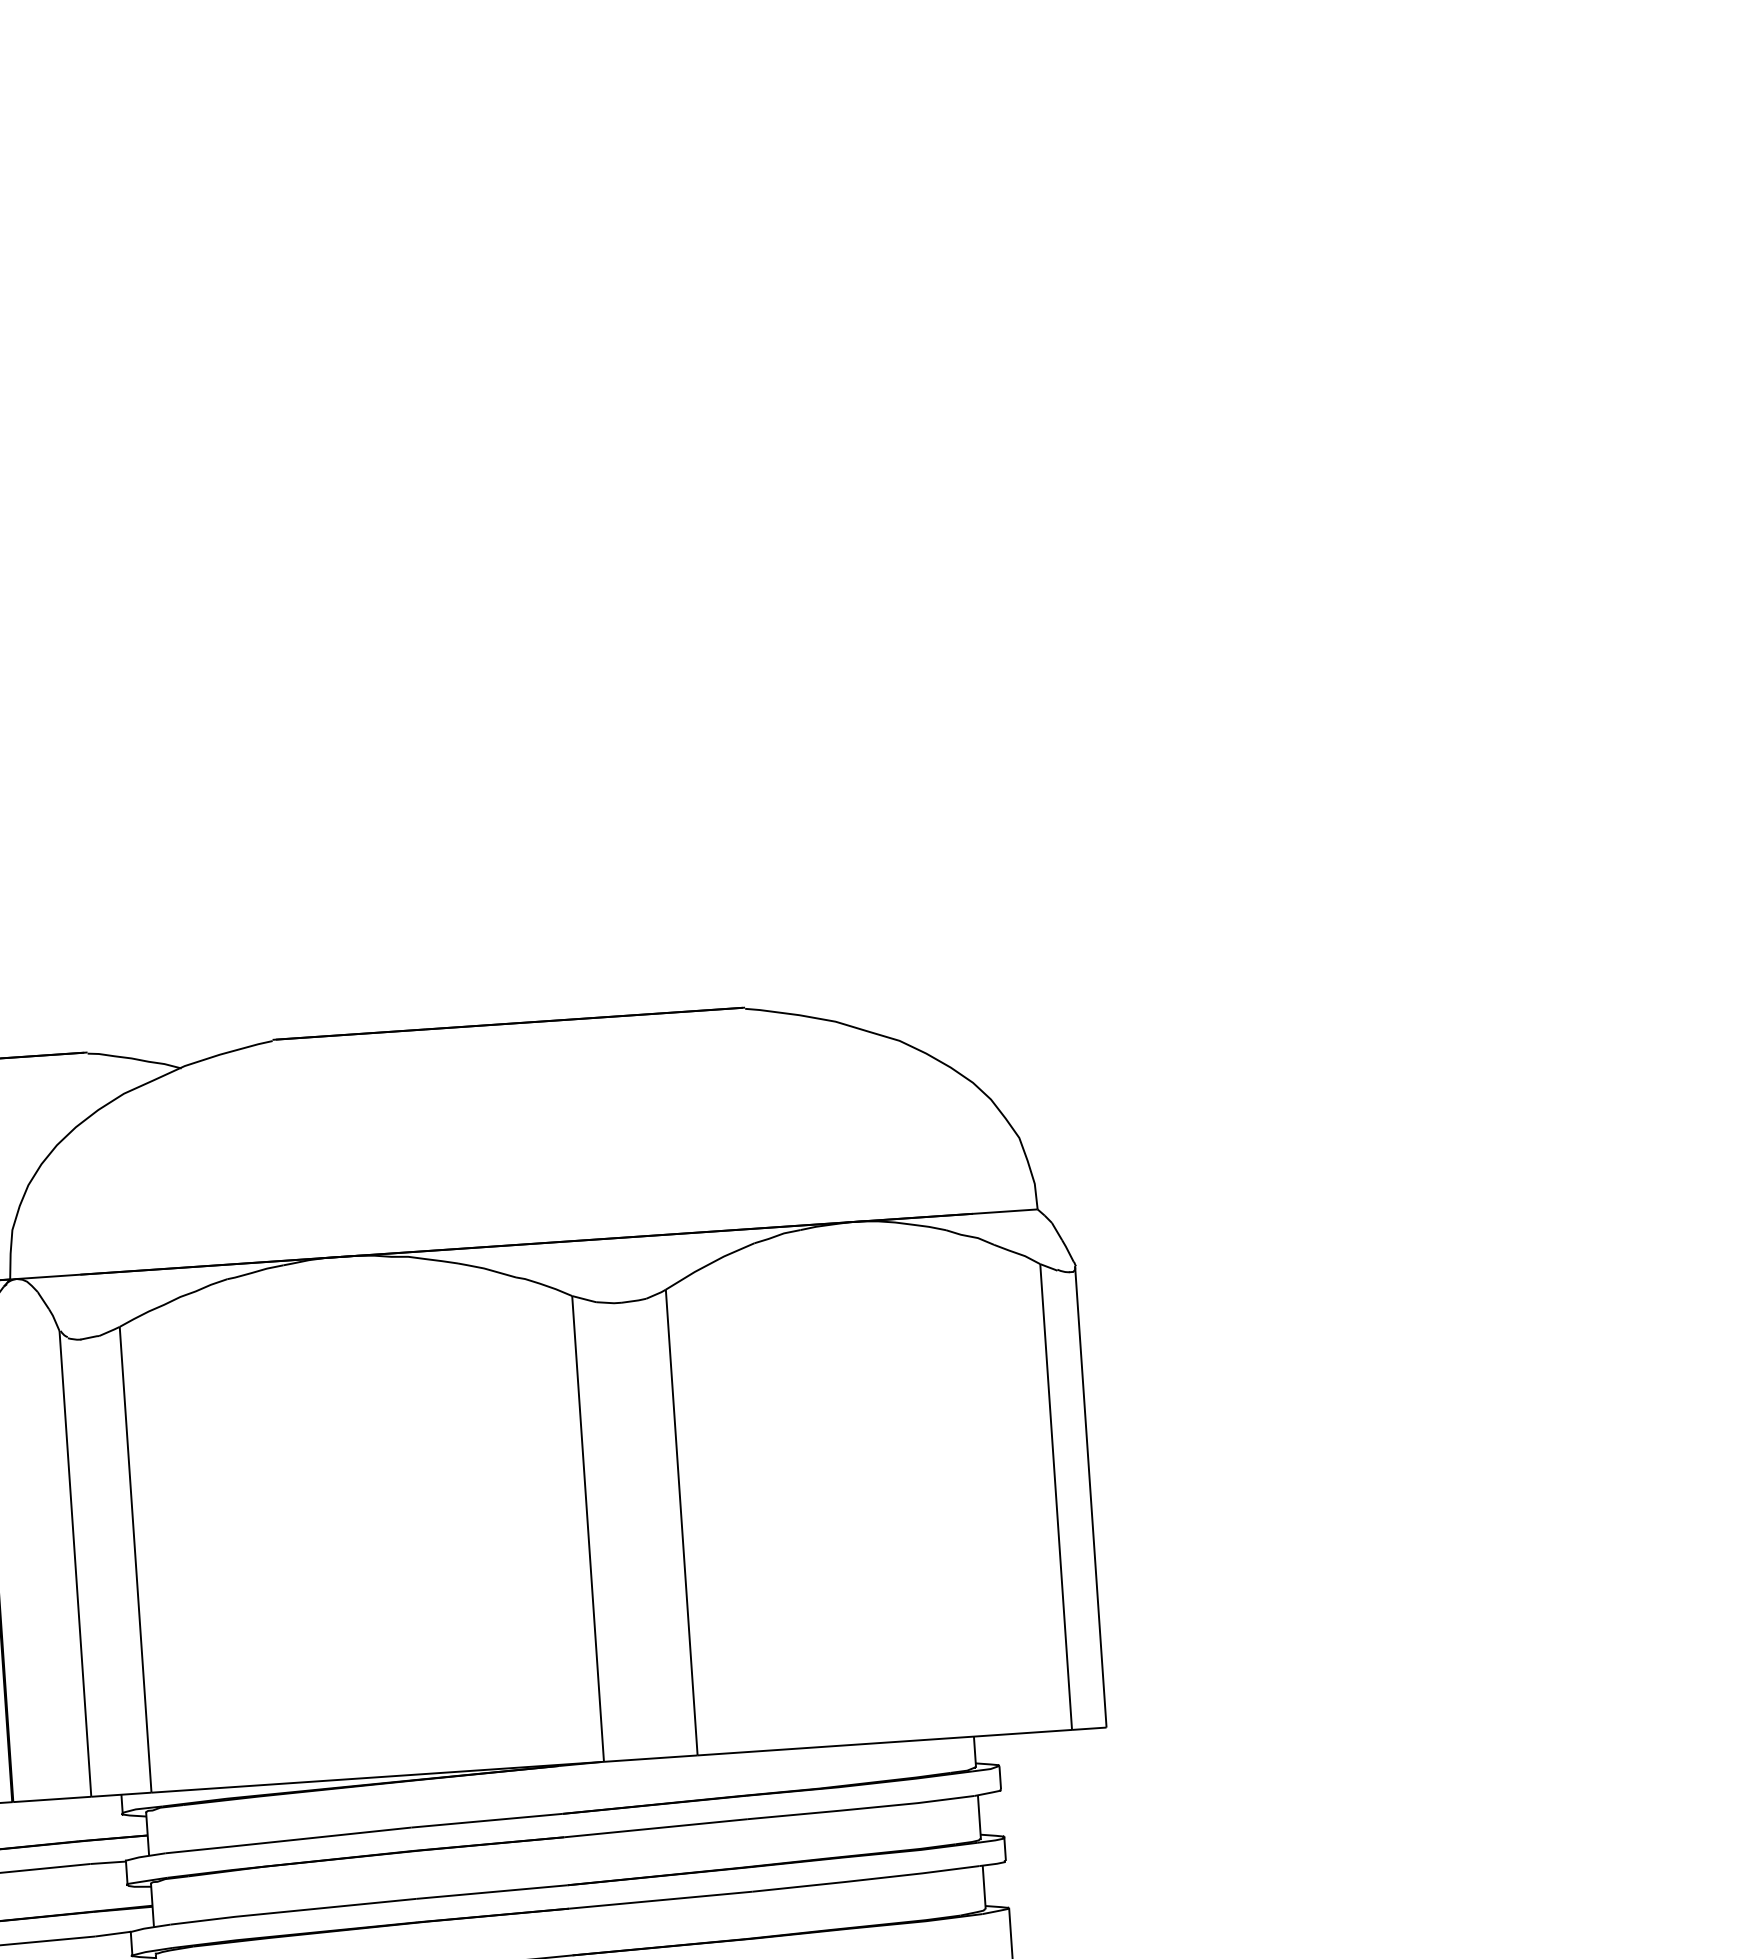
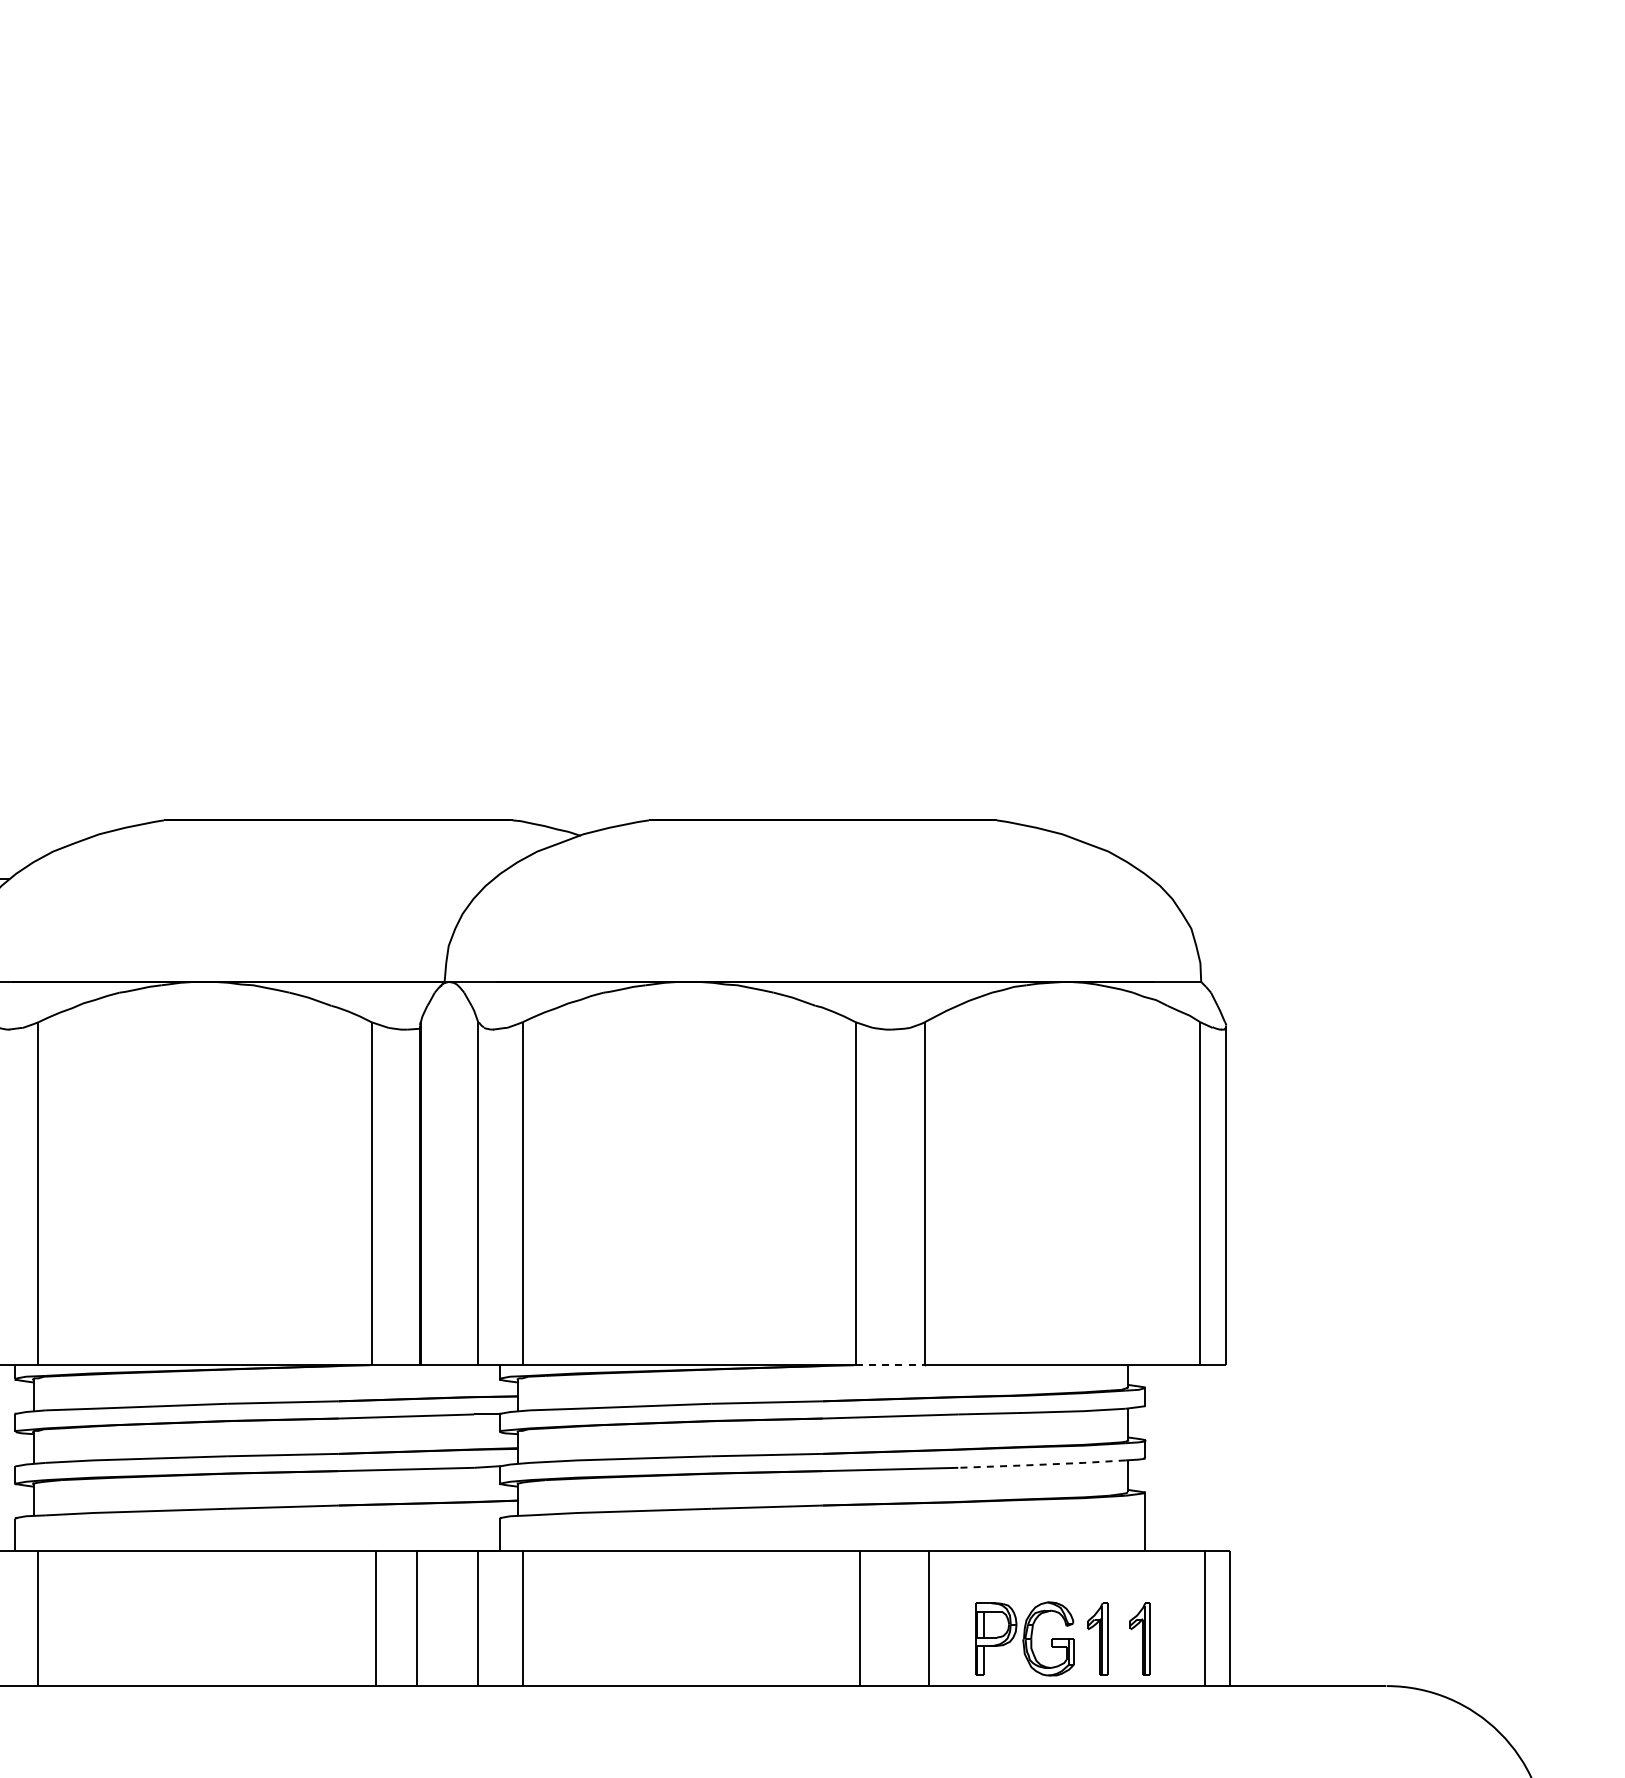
line: (651, 1758) -> (890, 1365), solid -> dashed
line: (865, 1879) -> (1041, 1464), solid -> dashed

